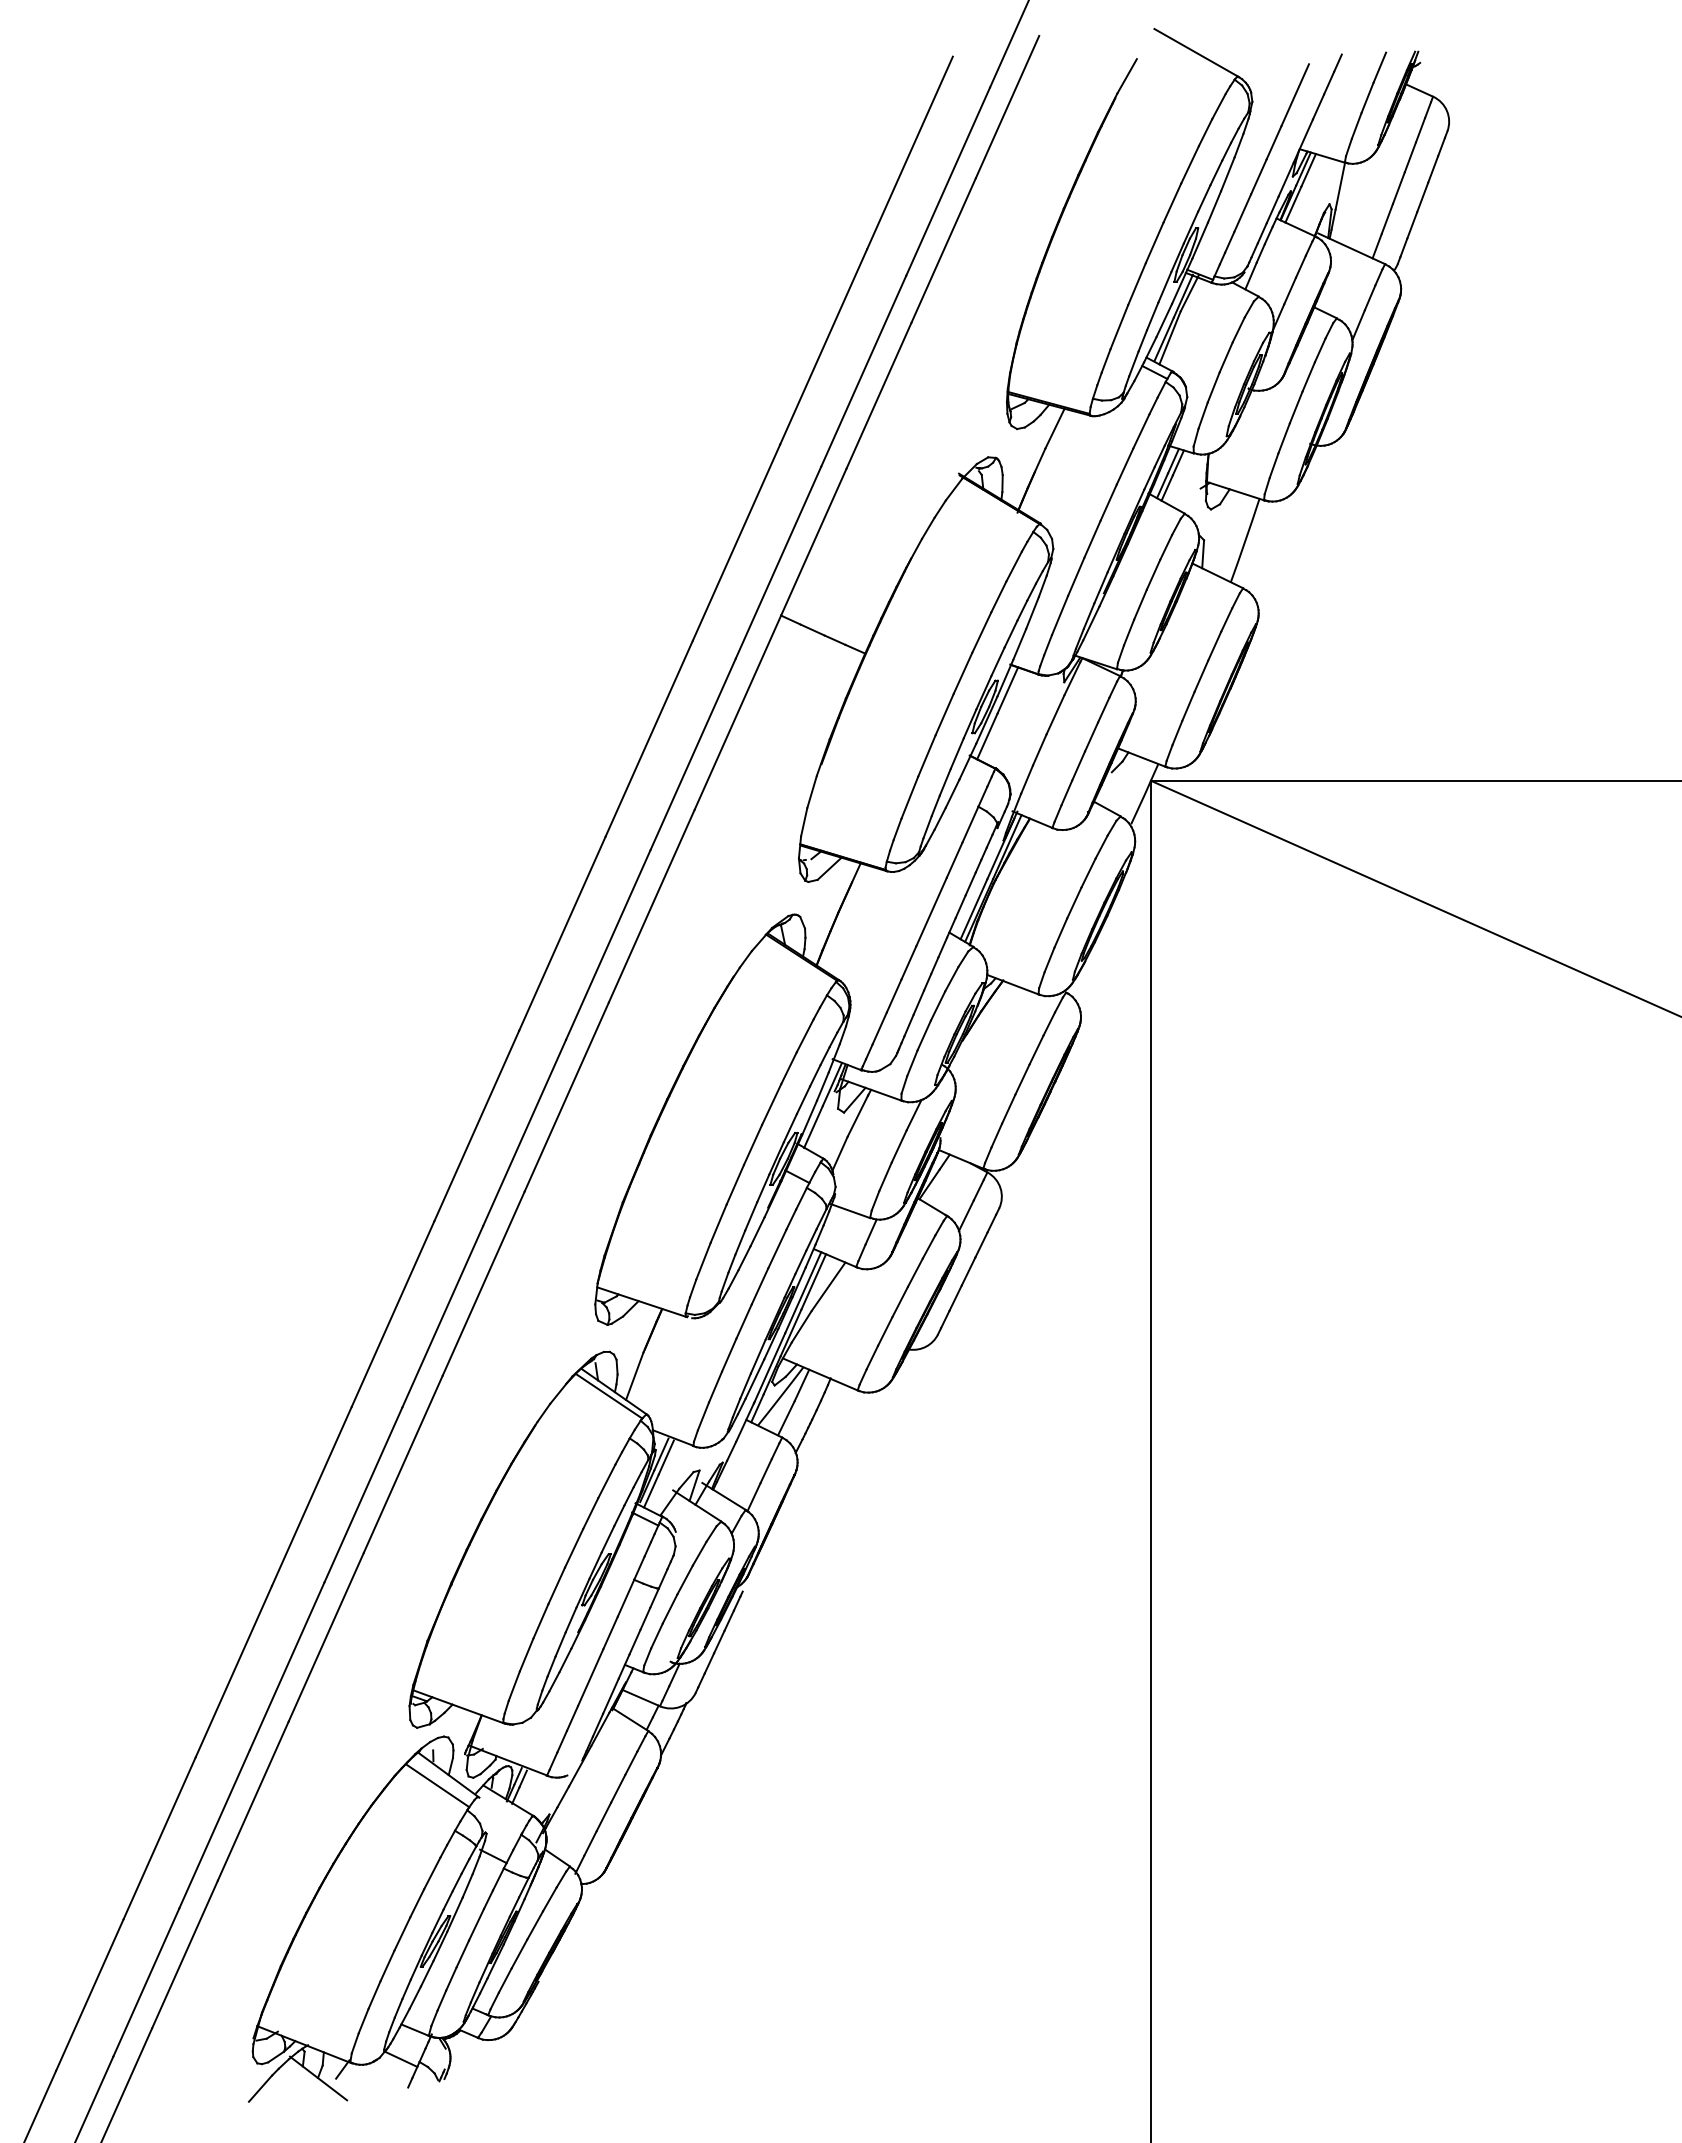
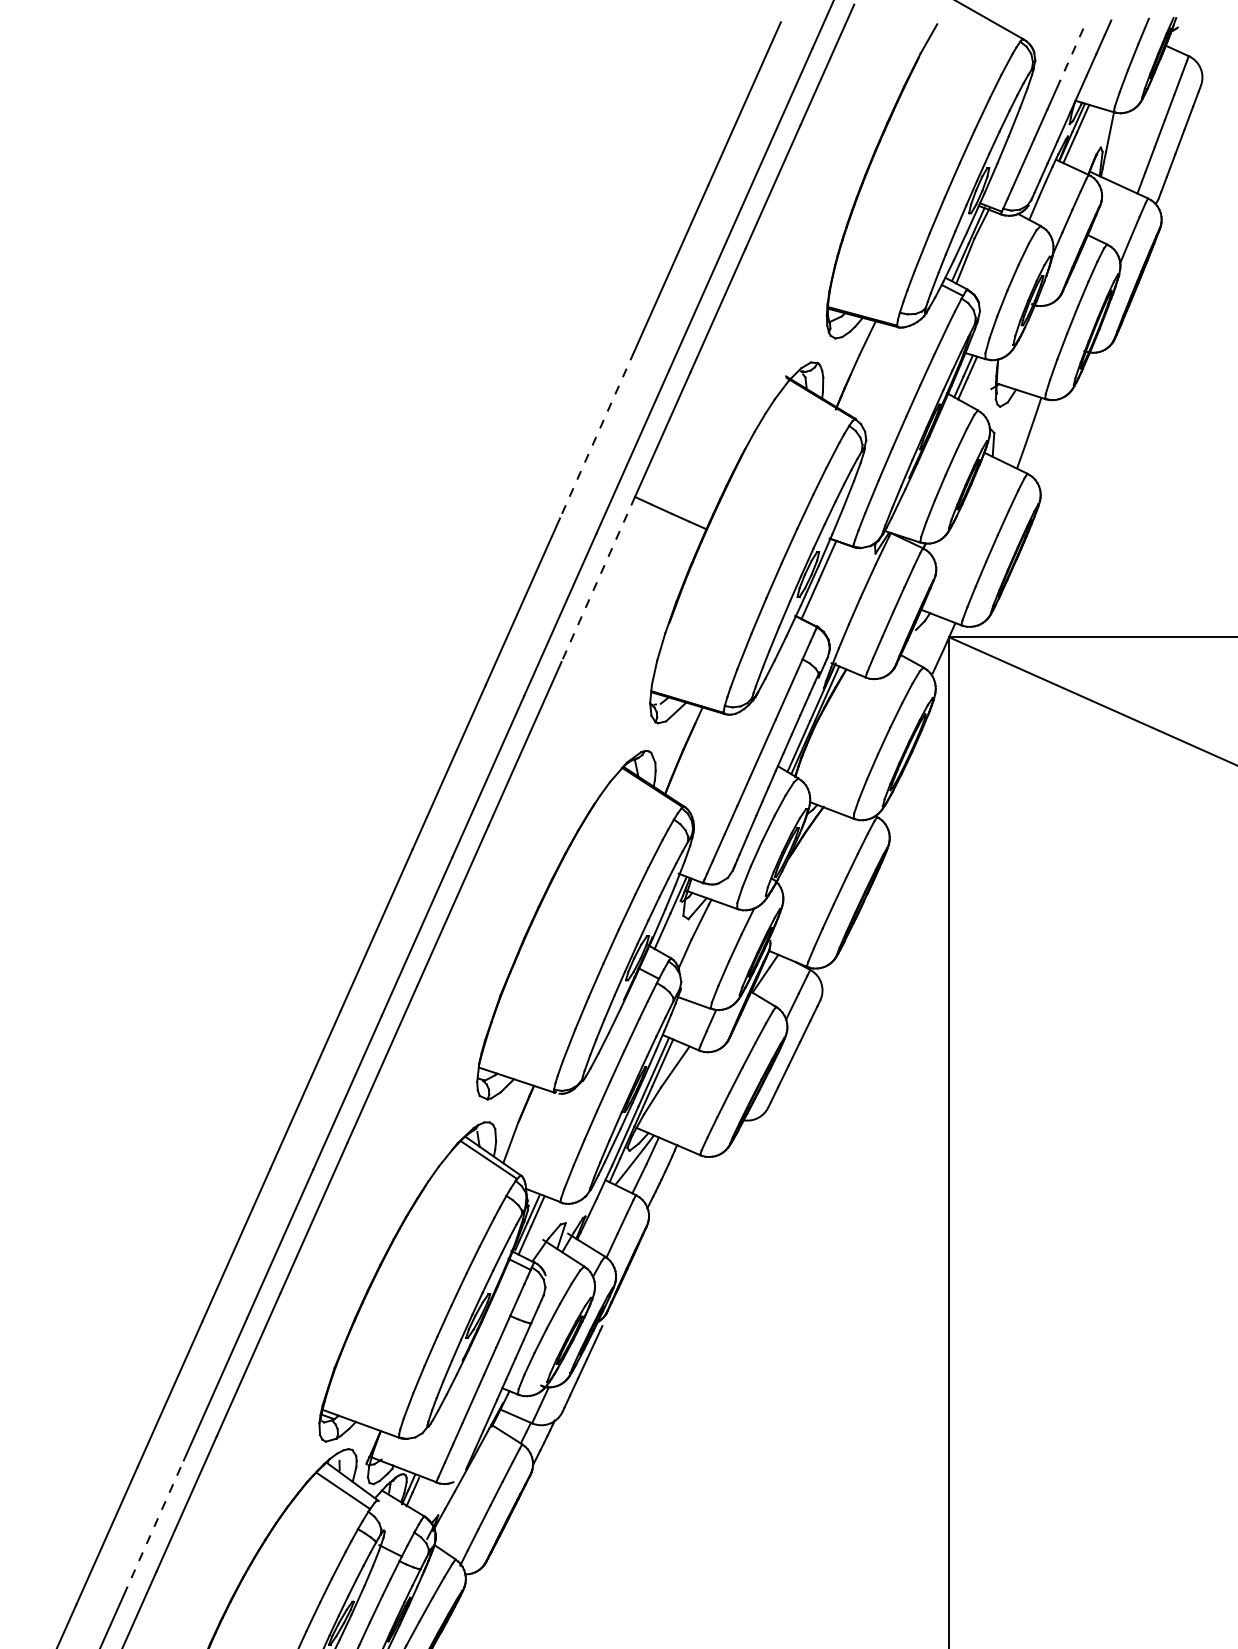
line: (1295, 95) -> (1071, 55), solid -> dashed
line: (736, 543) -> (597, 435), solid -> dashed
line: (737, 713) -> (597, 580), solid -> dashed
line: (214, 1829) -> (153, 1528), solid -> dashed

